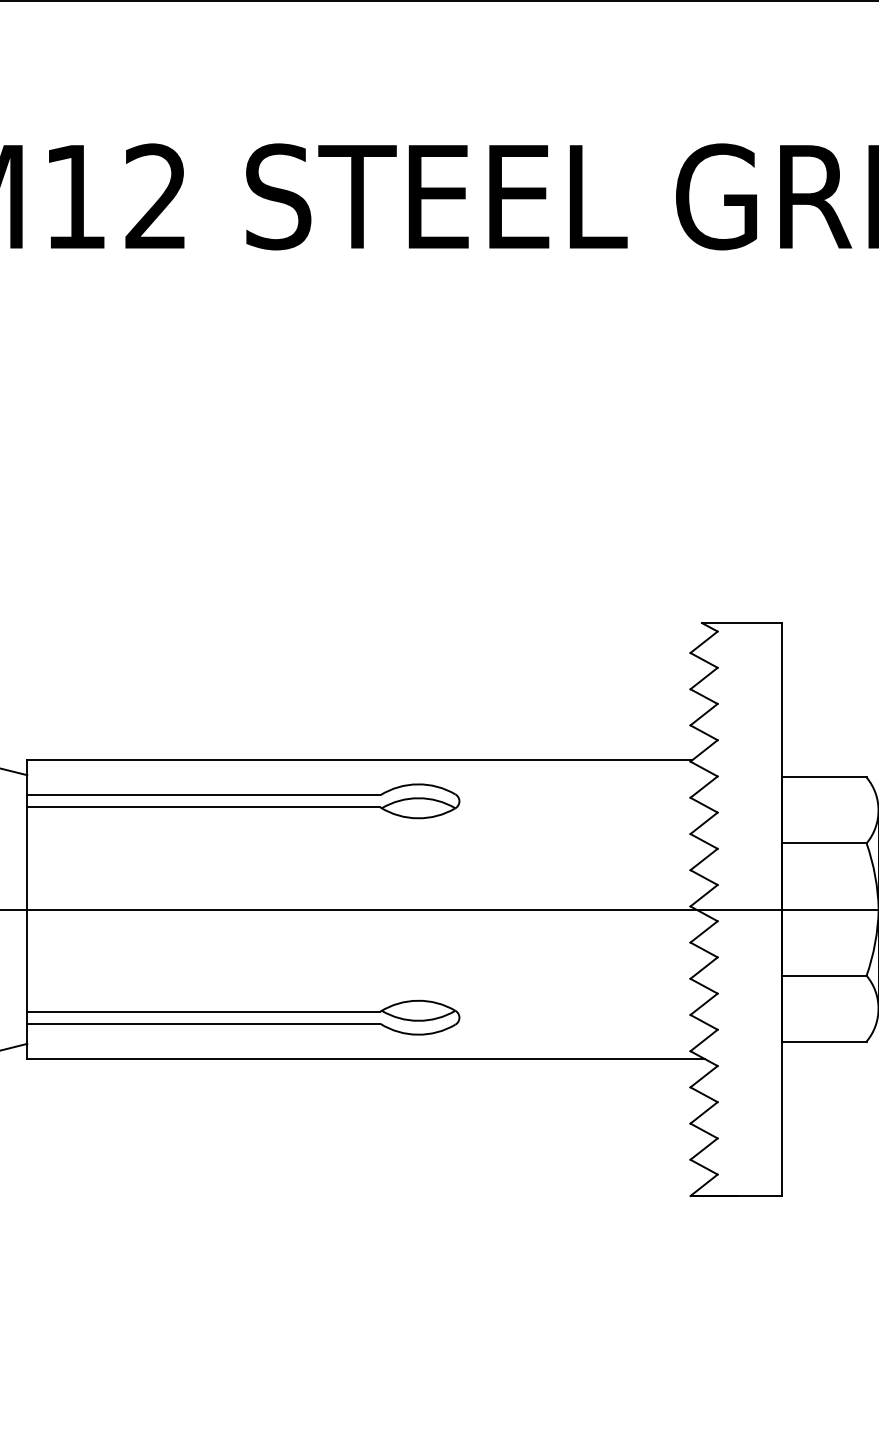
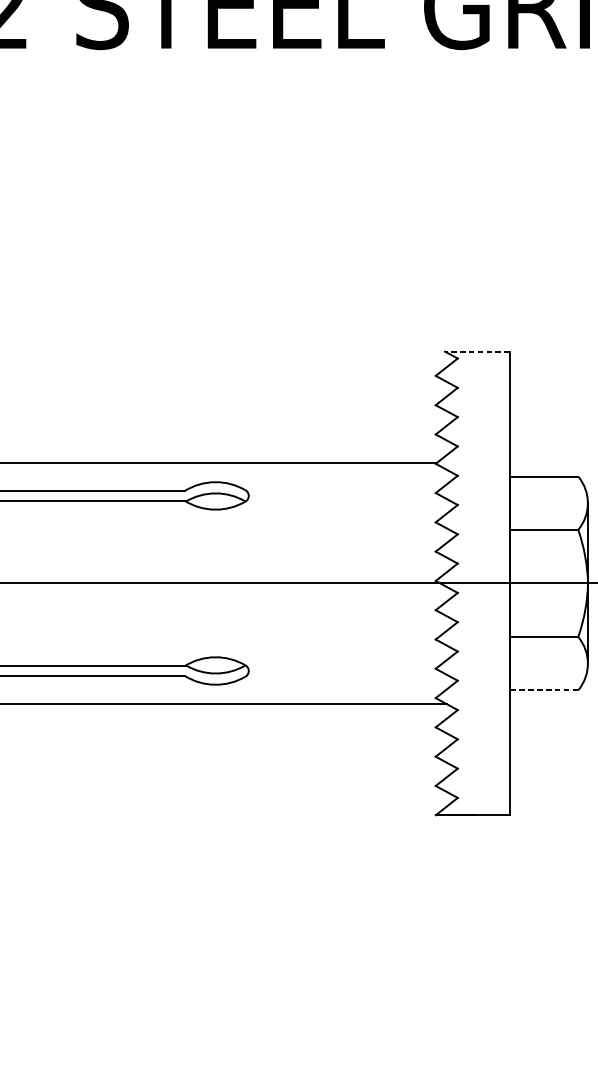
line: (741, 623) -> (477, 352), solid -> dashed
line: (823, 1041) -> (543, 690), solid -> dashed

